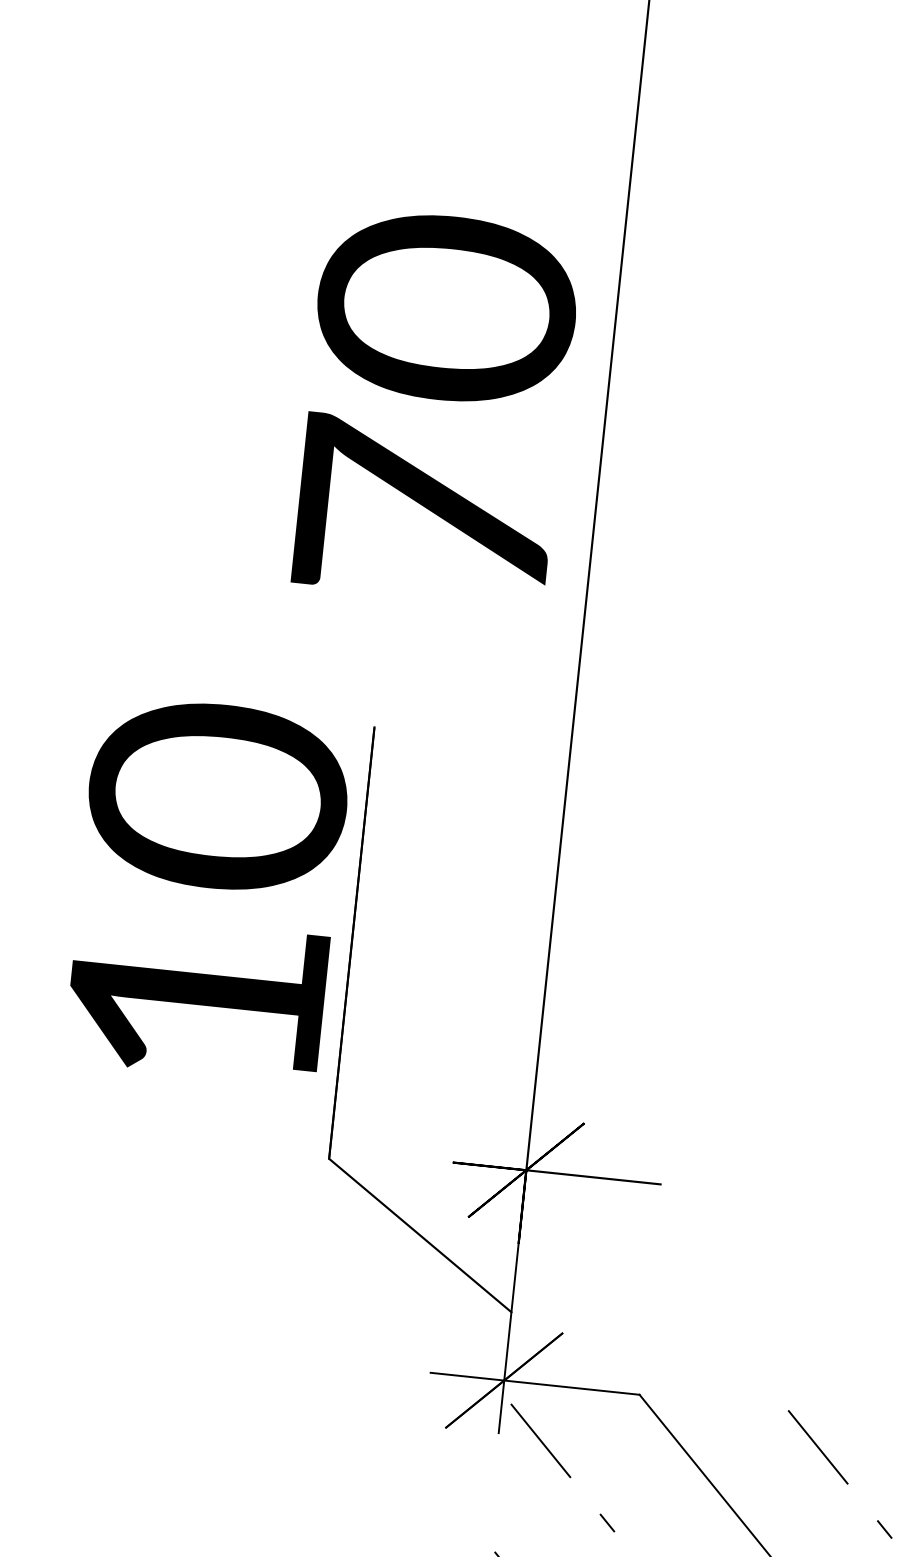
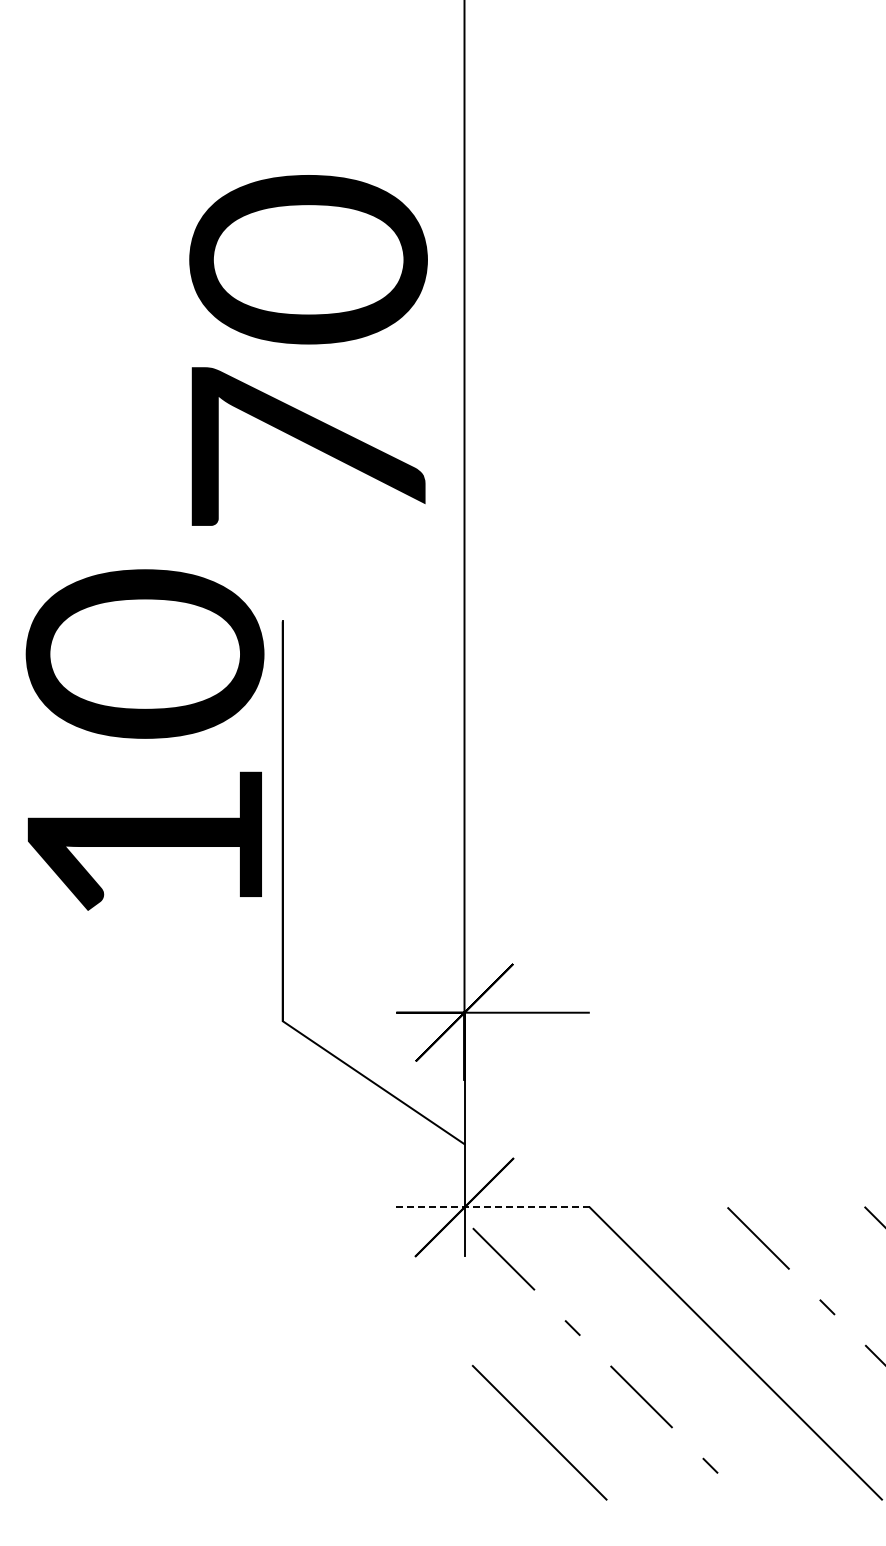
text: (436, 406) -> (308, 350), moved
text: (207, 888) -> (144, 739), moved
line: (535, 1383) -> (493, 1207), solid -> dashed

